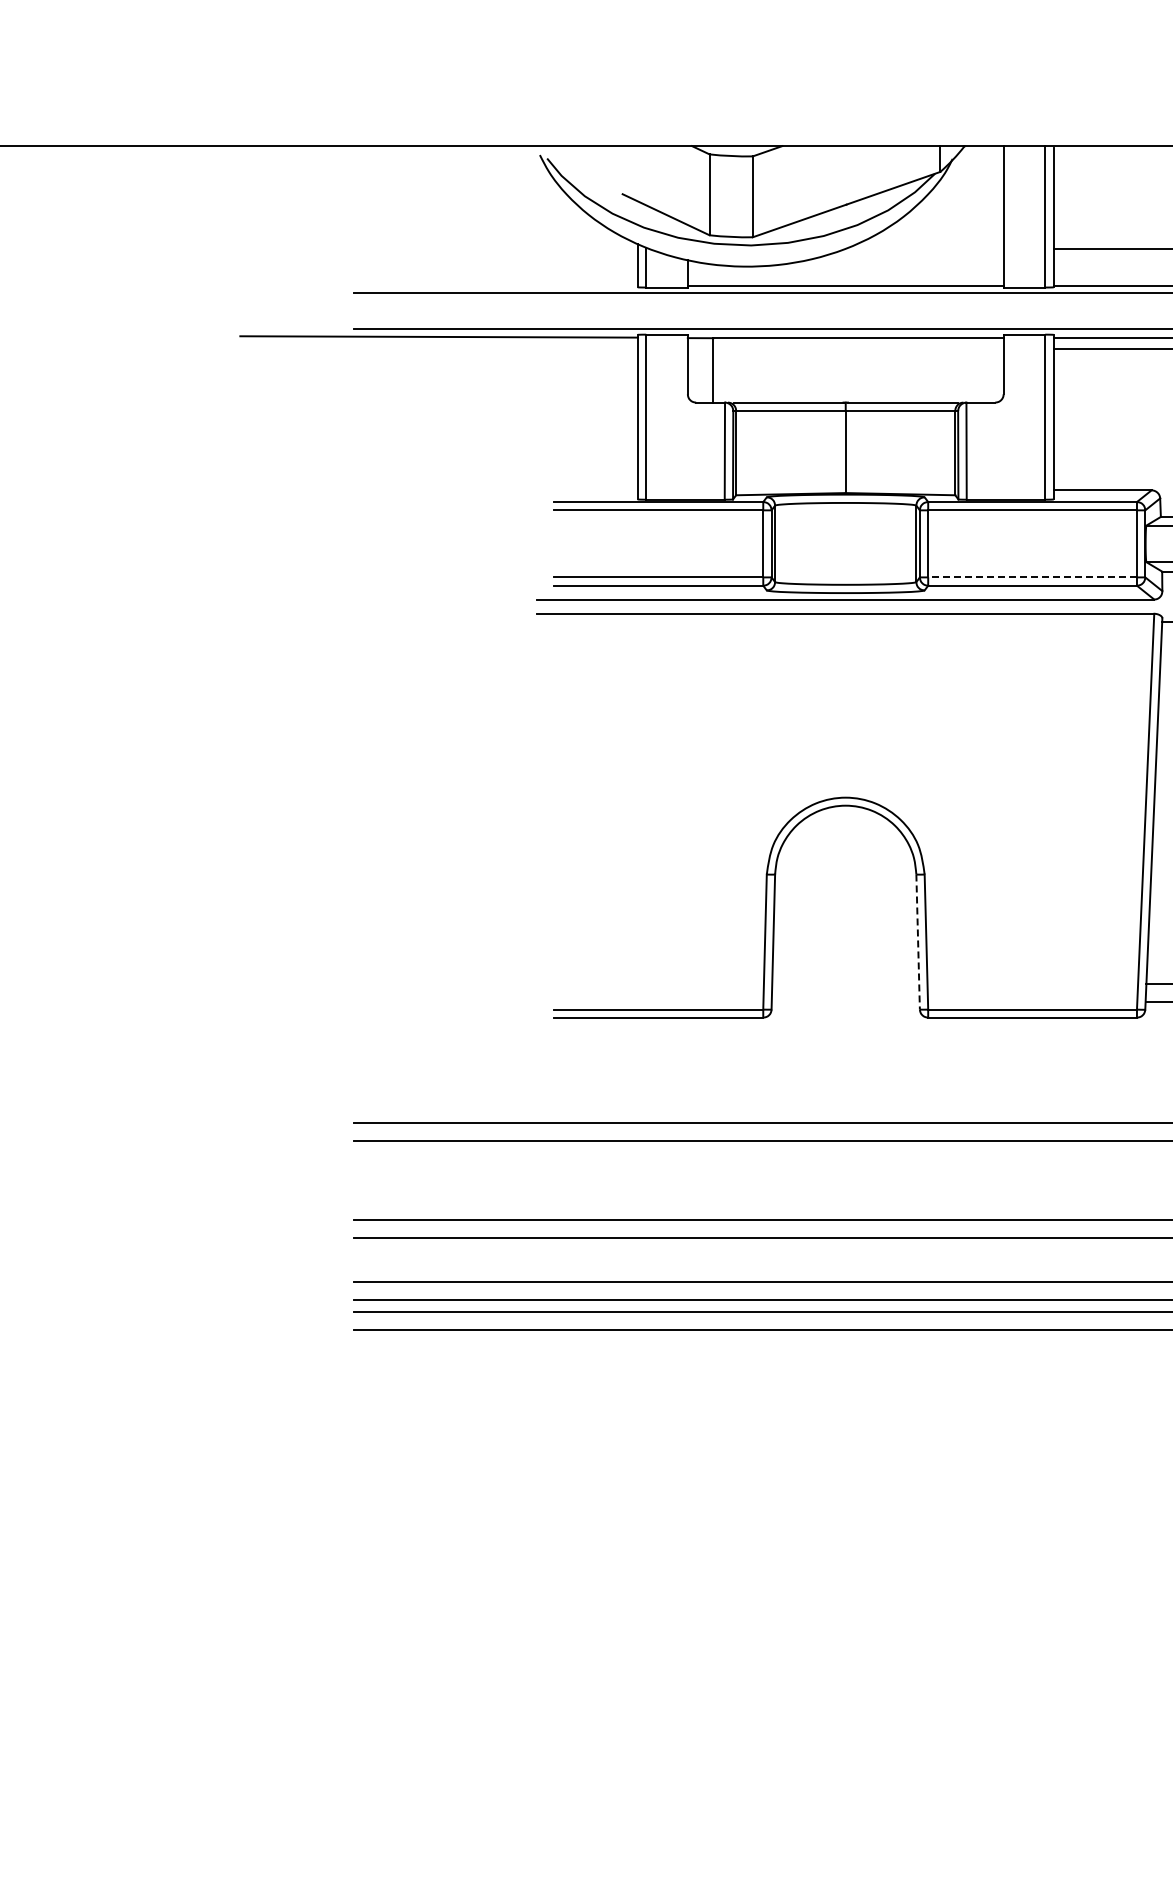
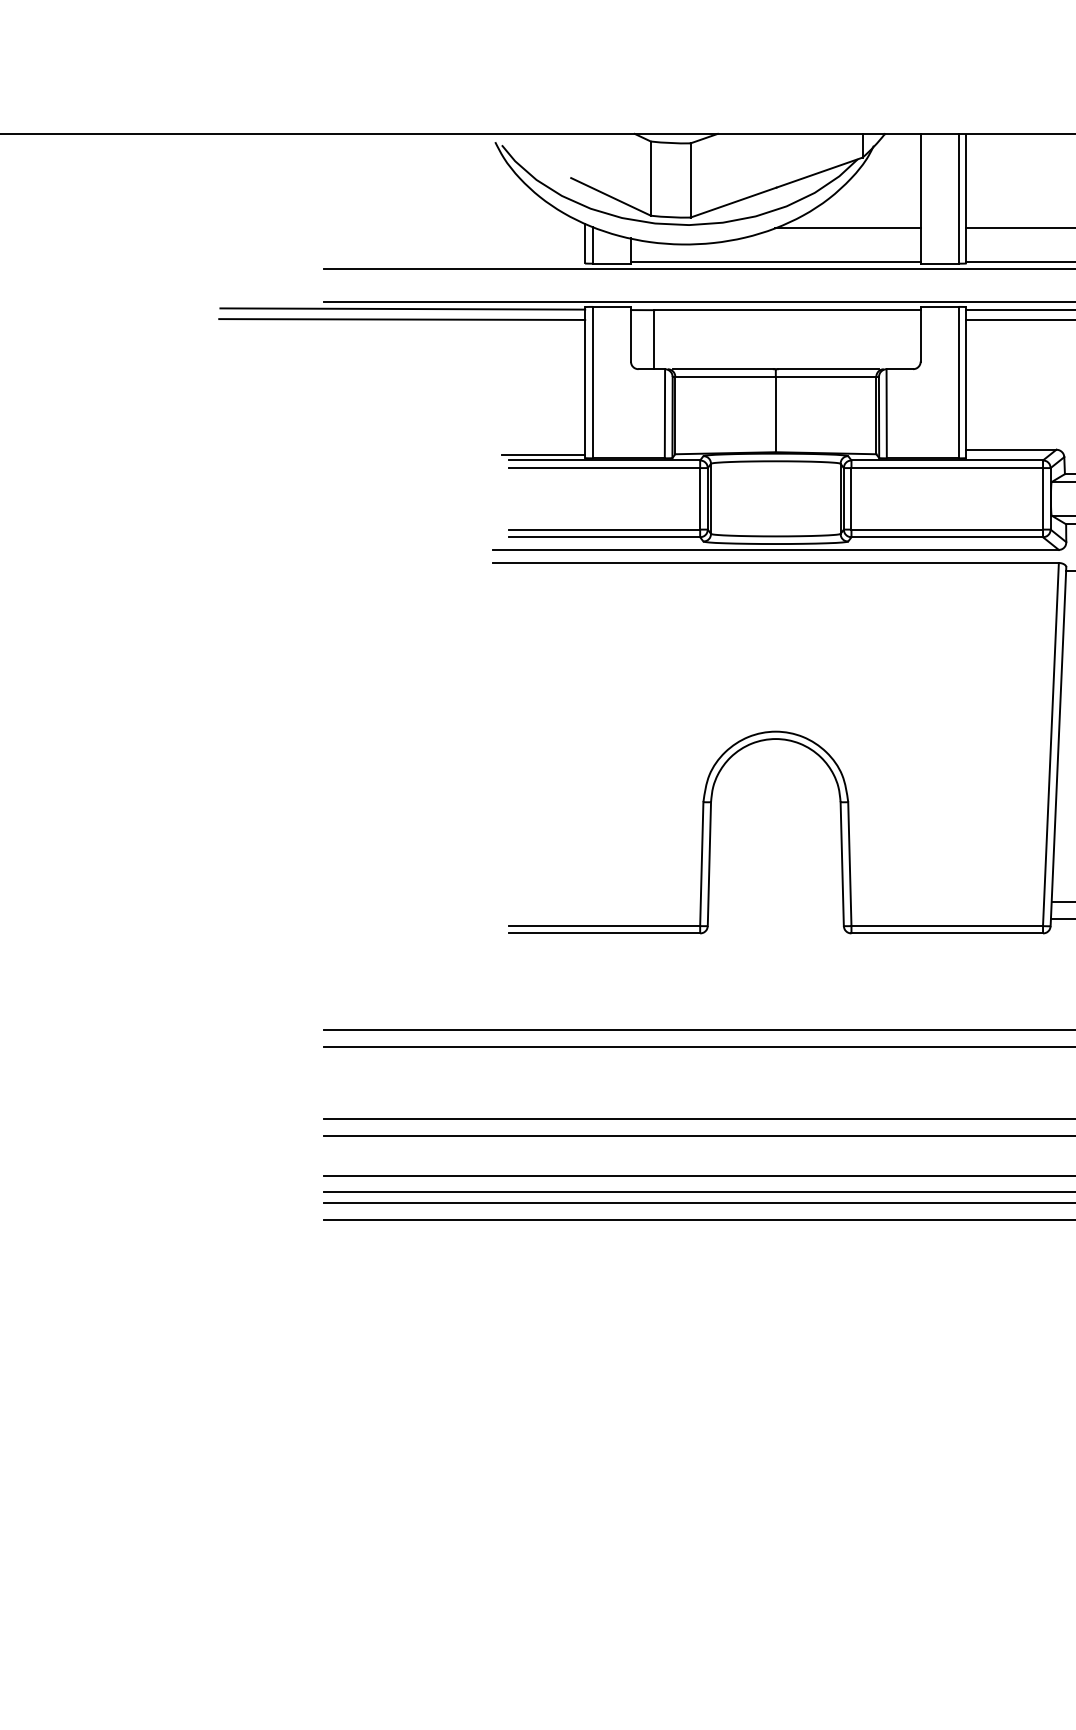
line: (924, 249) -> (848, 228), added
line: (438, 347) -> (402, 318), added
line: (592, 496) -> (543, 455), added
line: (1032, 577) -> (947, 529), dashed -> solid
line: (918, 942) -> (842, 864), dashed -> solid

